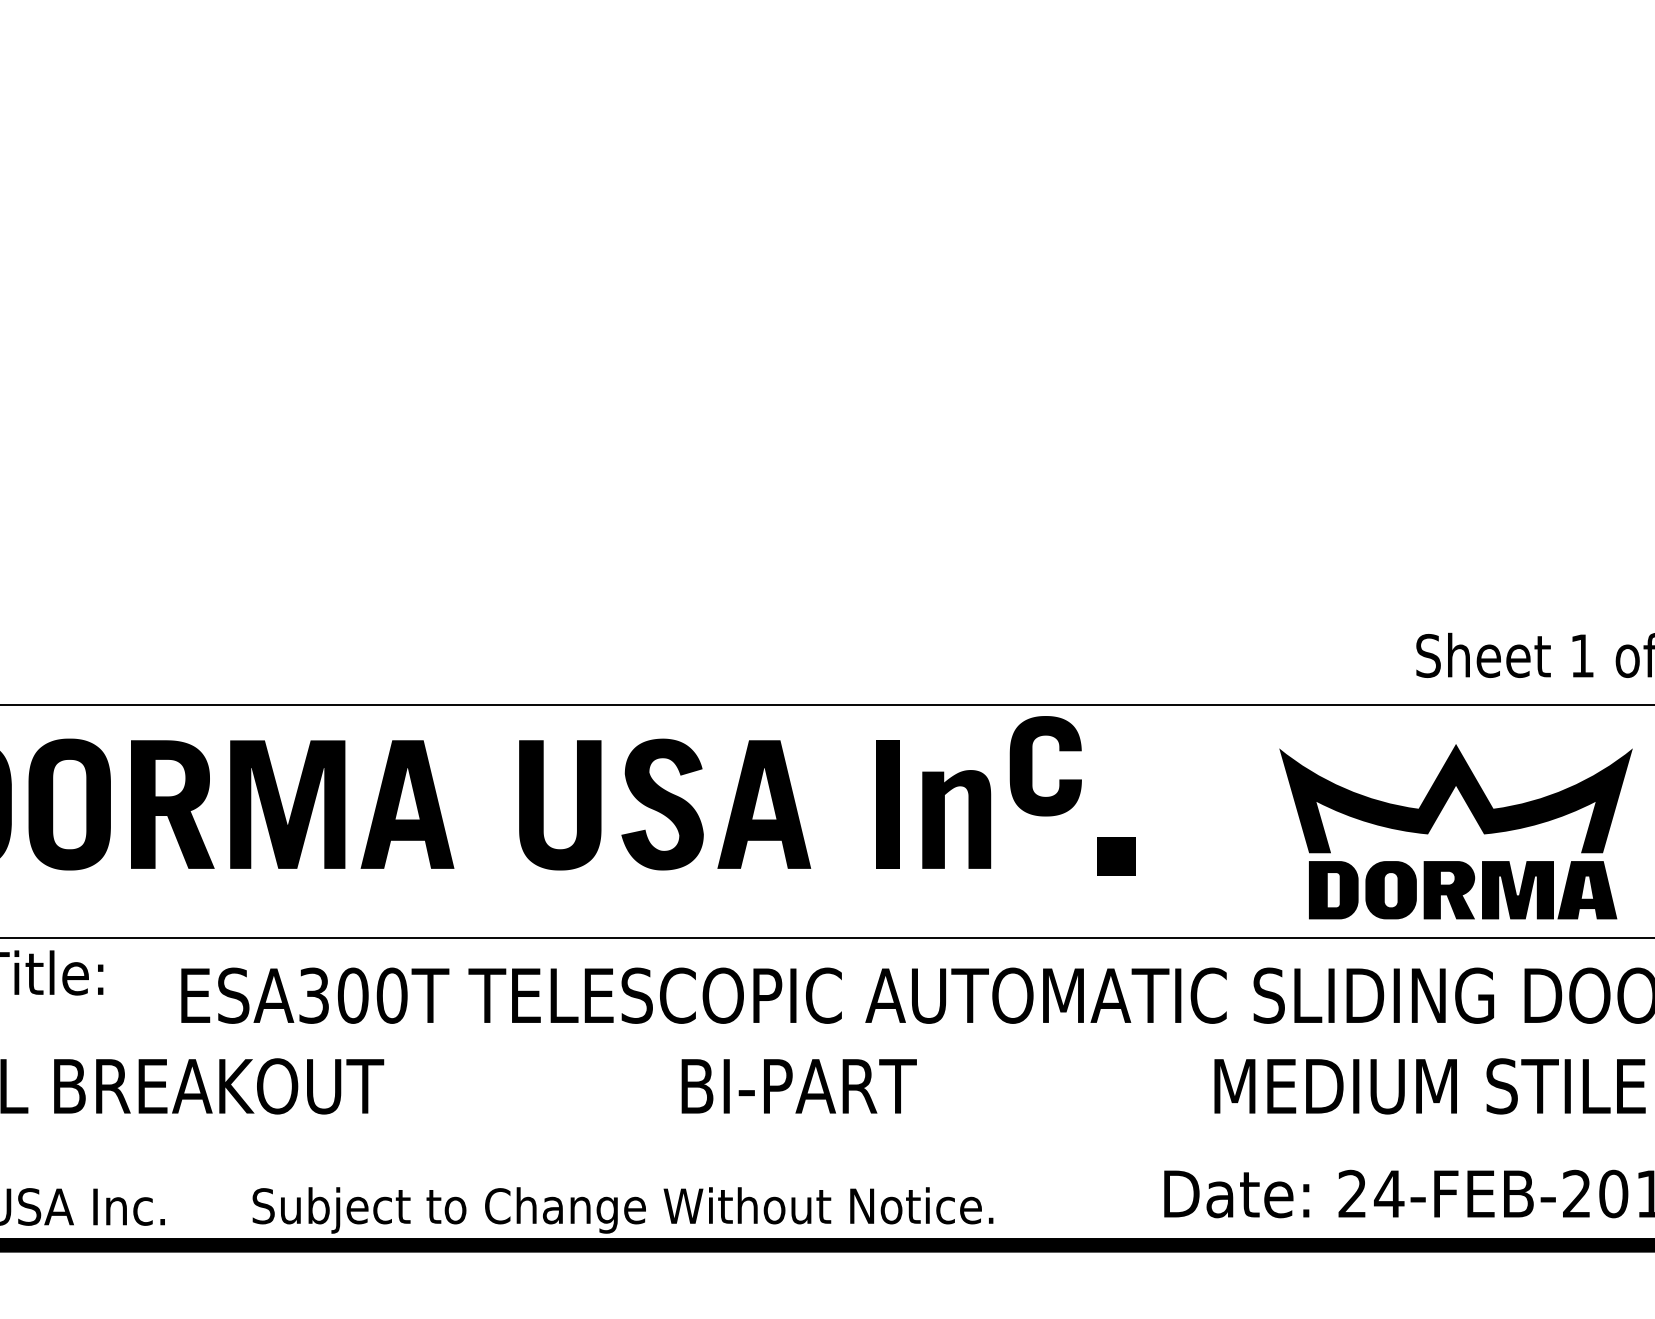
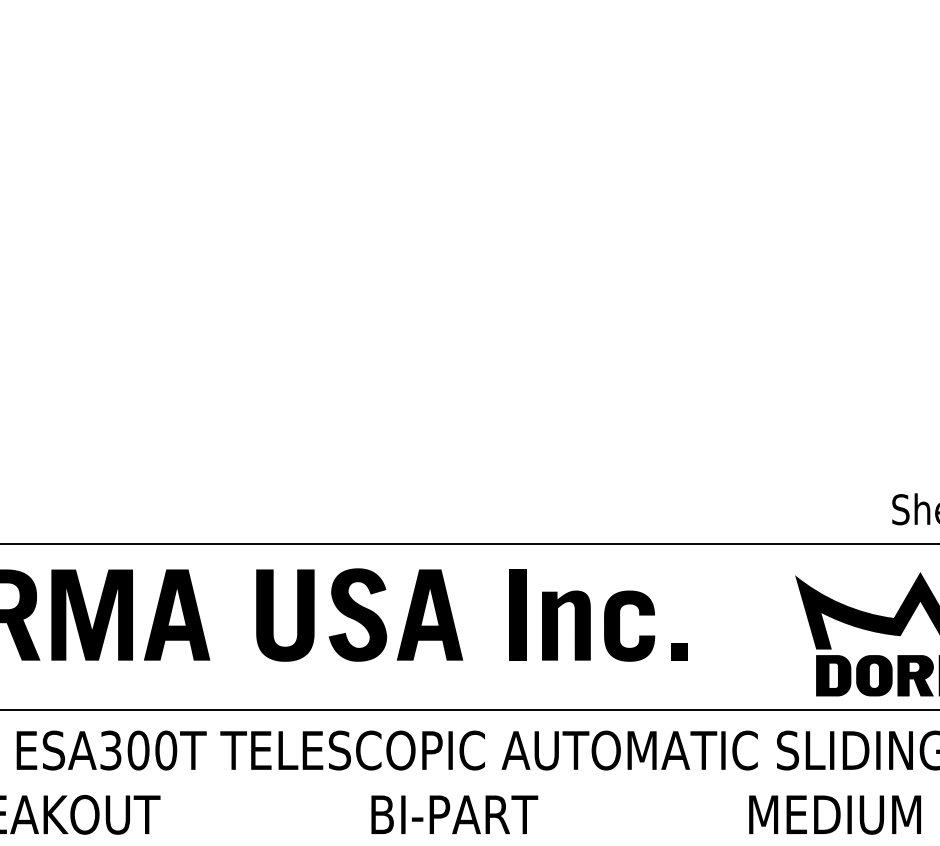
part: (1032, 766) -> (620, 626), moved
part: (1115, 856) -> (678, 651), size x0.62

